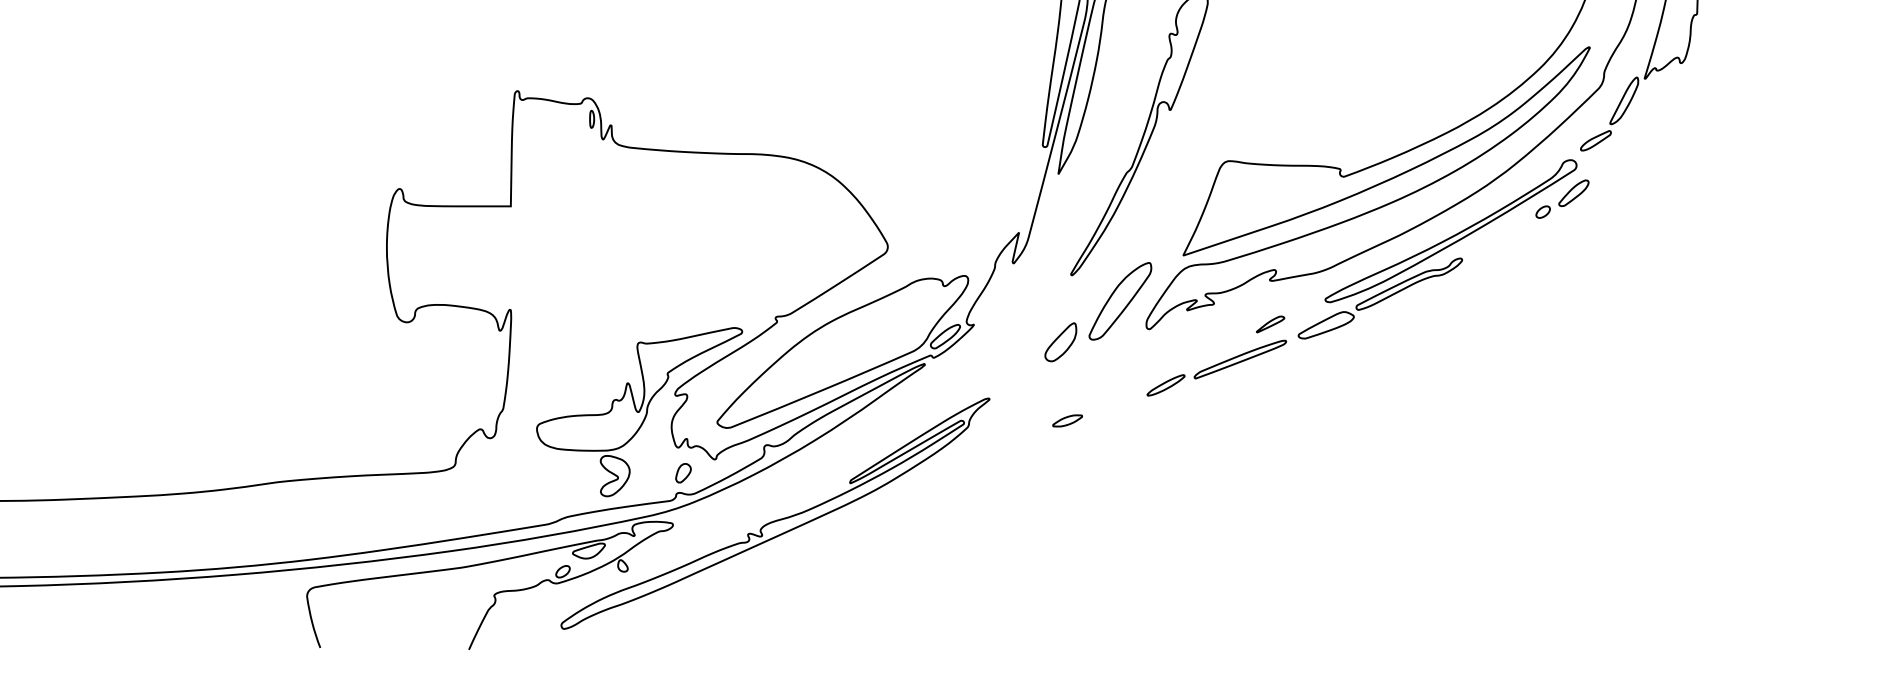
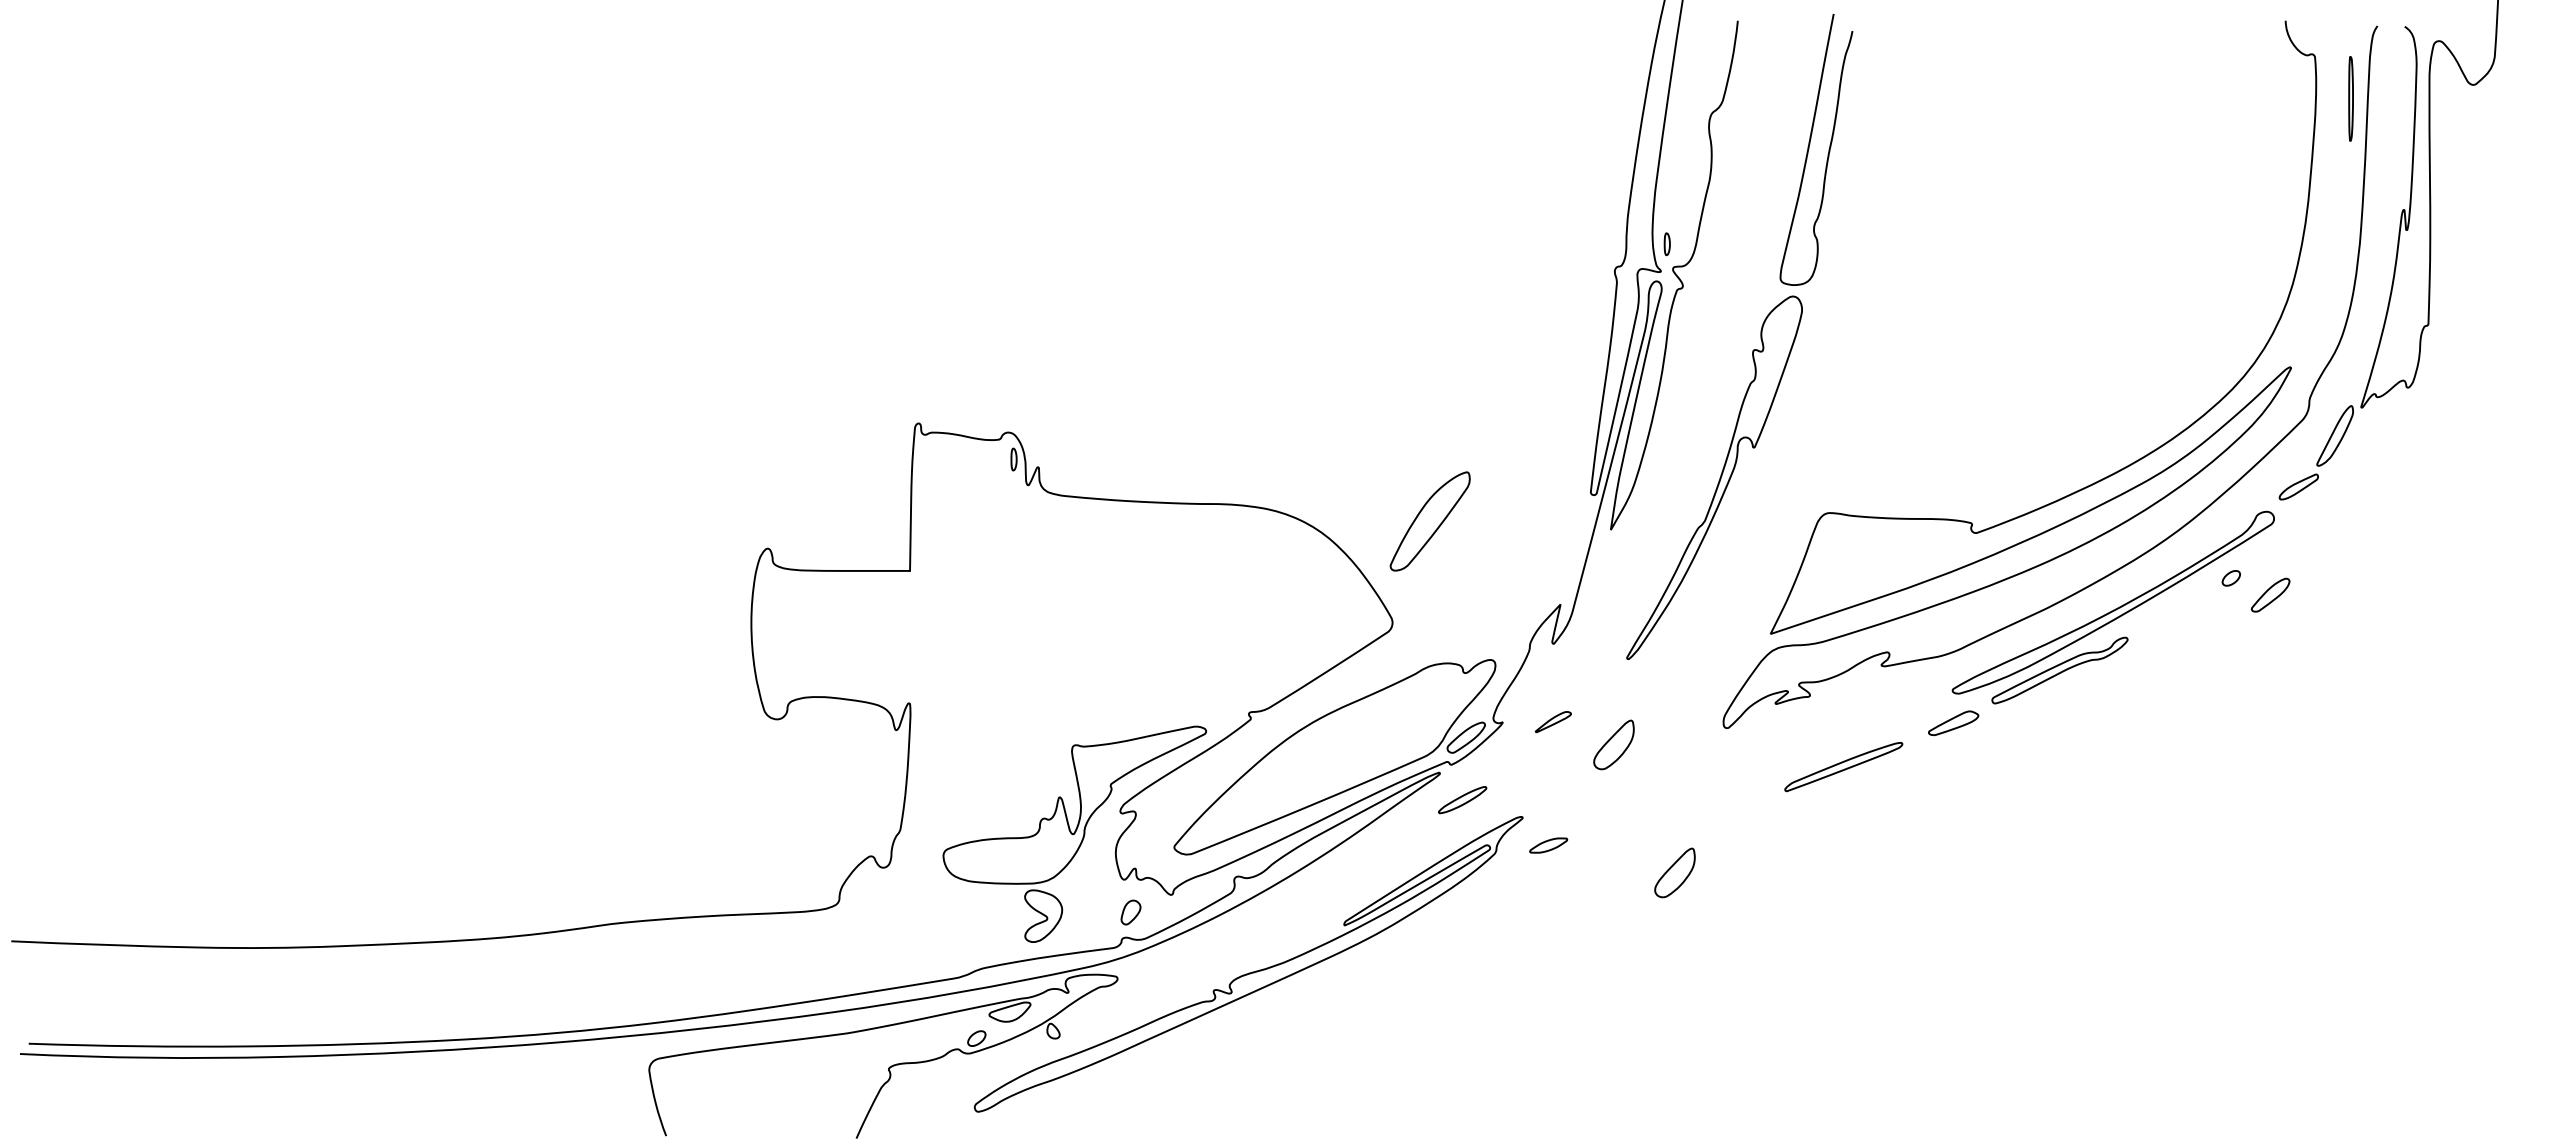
part: (1573, 192) -> (2270, 594), moved
part: (1119, 301) -> (1429, 521), moved
part: (1269, 324) -> (1552, 722), moved
part: (1326, 325) -> (1953, 723), size x0.7
part: (1165, 385) -> (1462, 800), moved
part: (1067, 420) -> (1548, 845), moved
part: (1108, 441) -> (1674, 872), added

